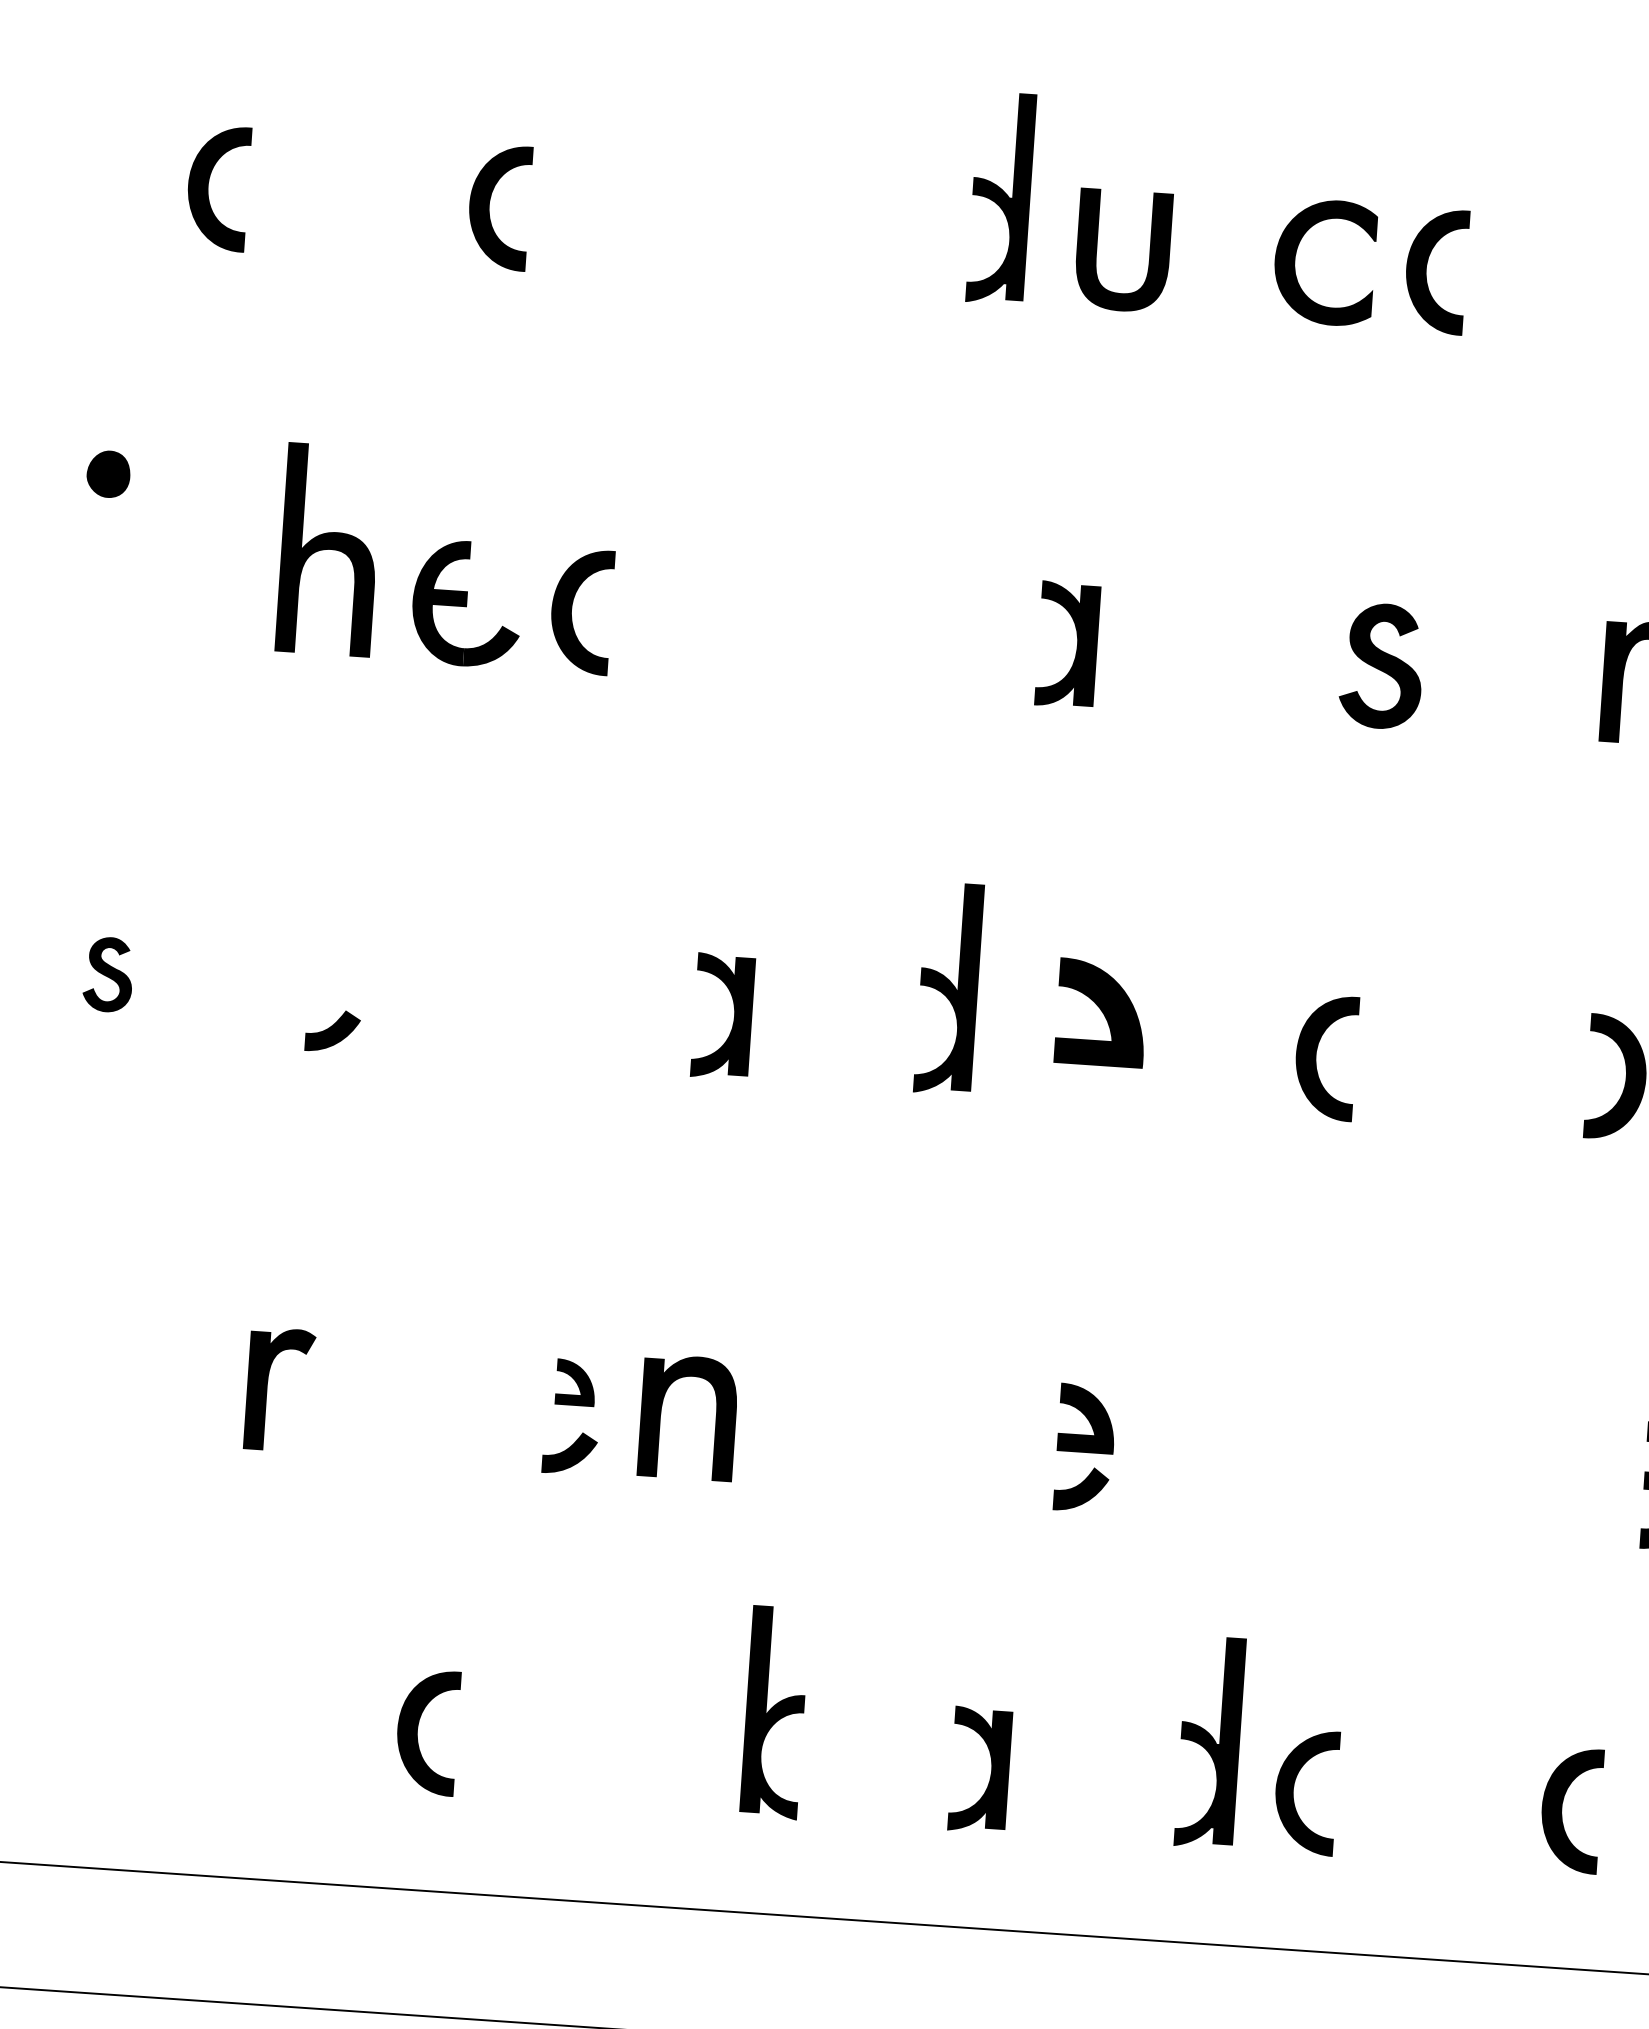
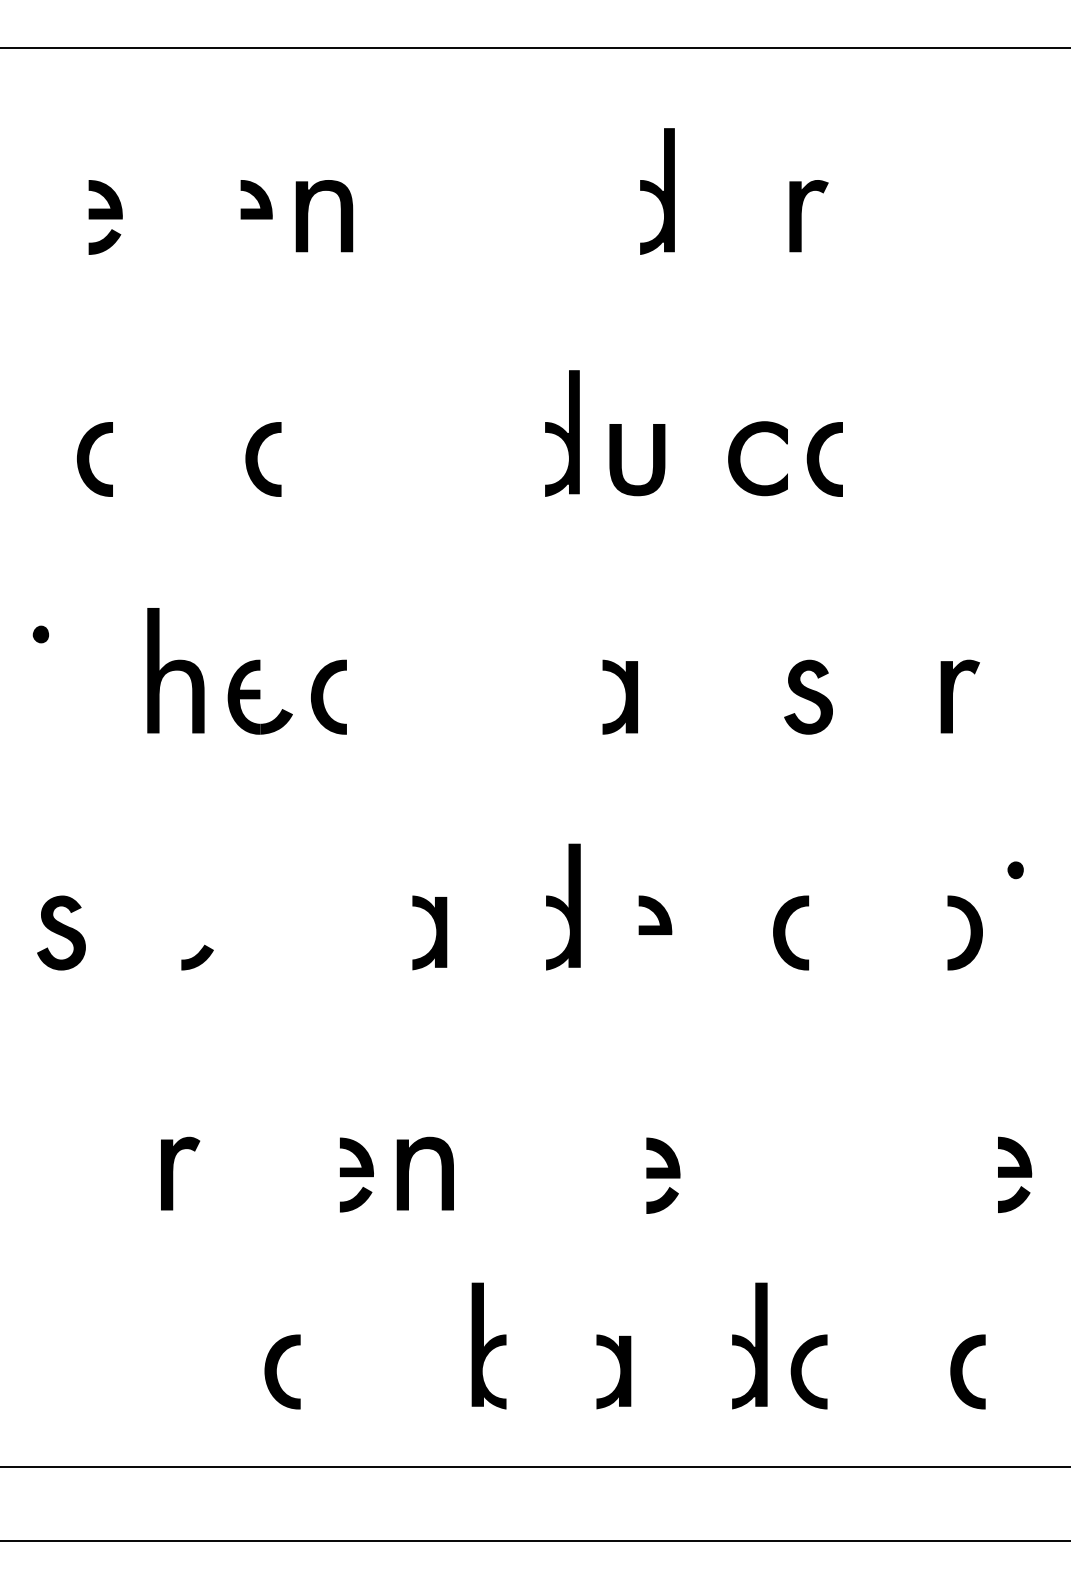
part: (107, 474) -> (40, 634), size x0.62
part: (108, 973) -> (61, 932), size x1.67
part: (1101, 1011) -> (655, 914), size x0.62
part: (575, 1382) -> (356, 1157), size x1.43

